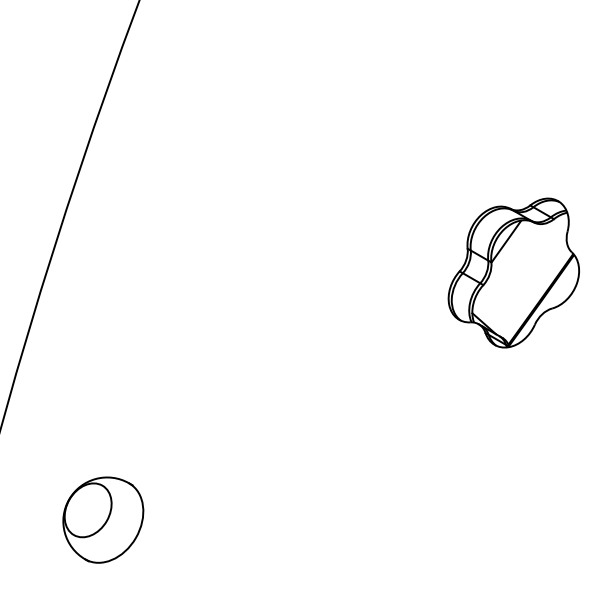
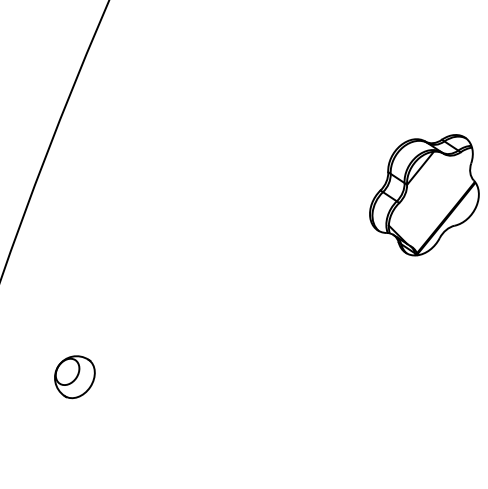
part: (103, 519) -> (74, 376), size x0.6

